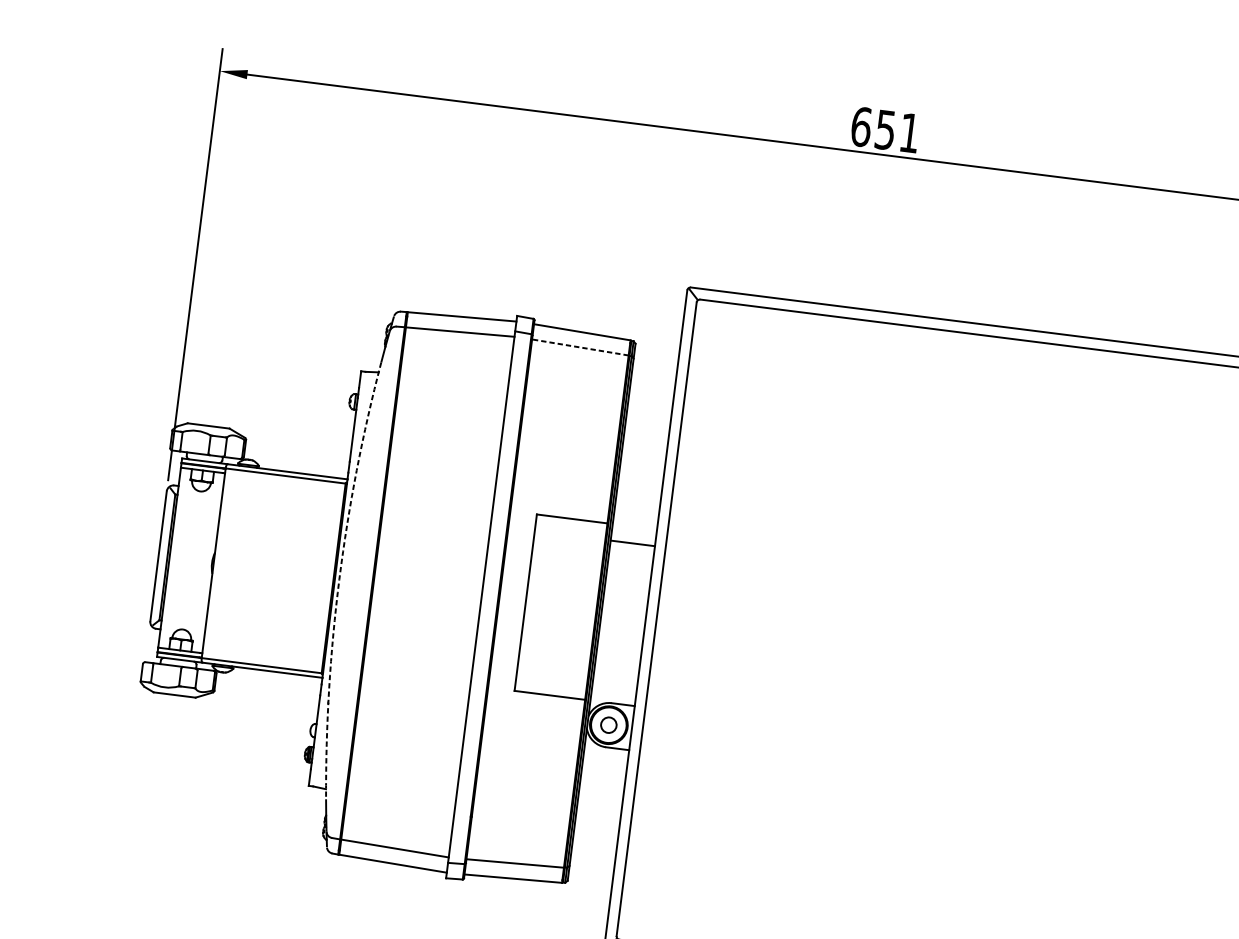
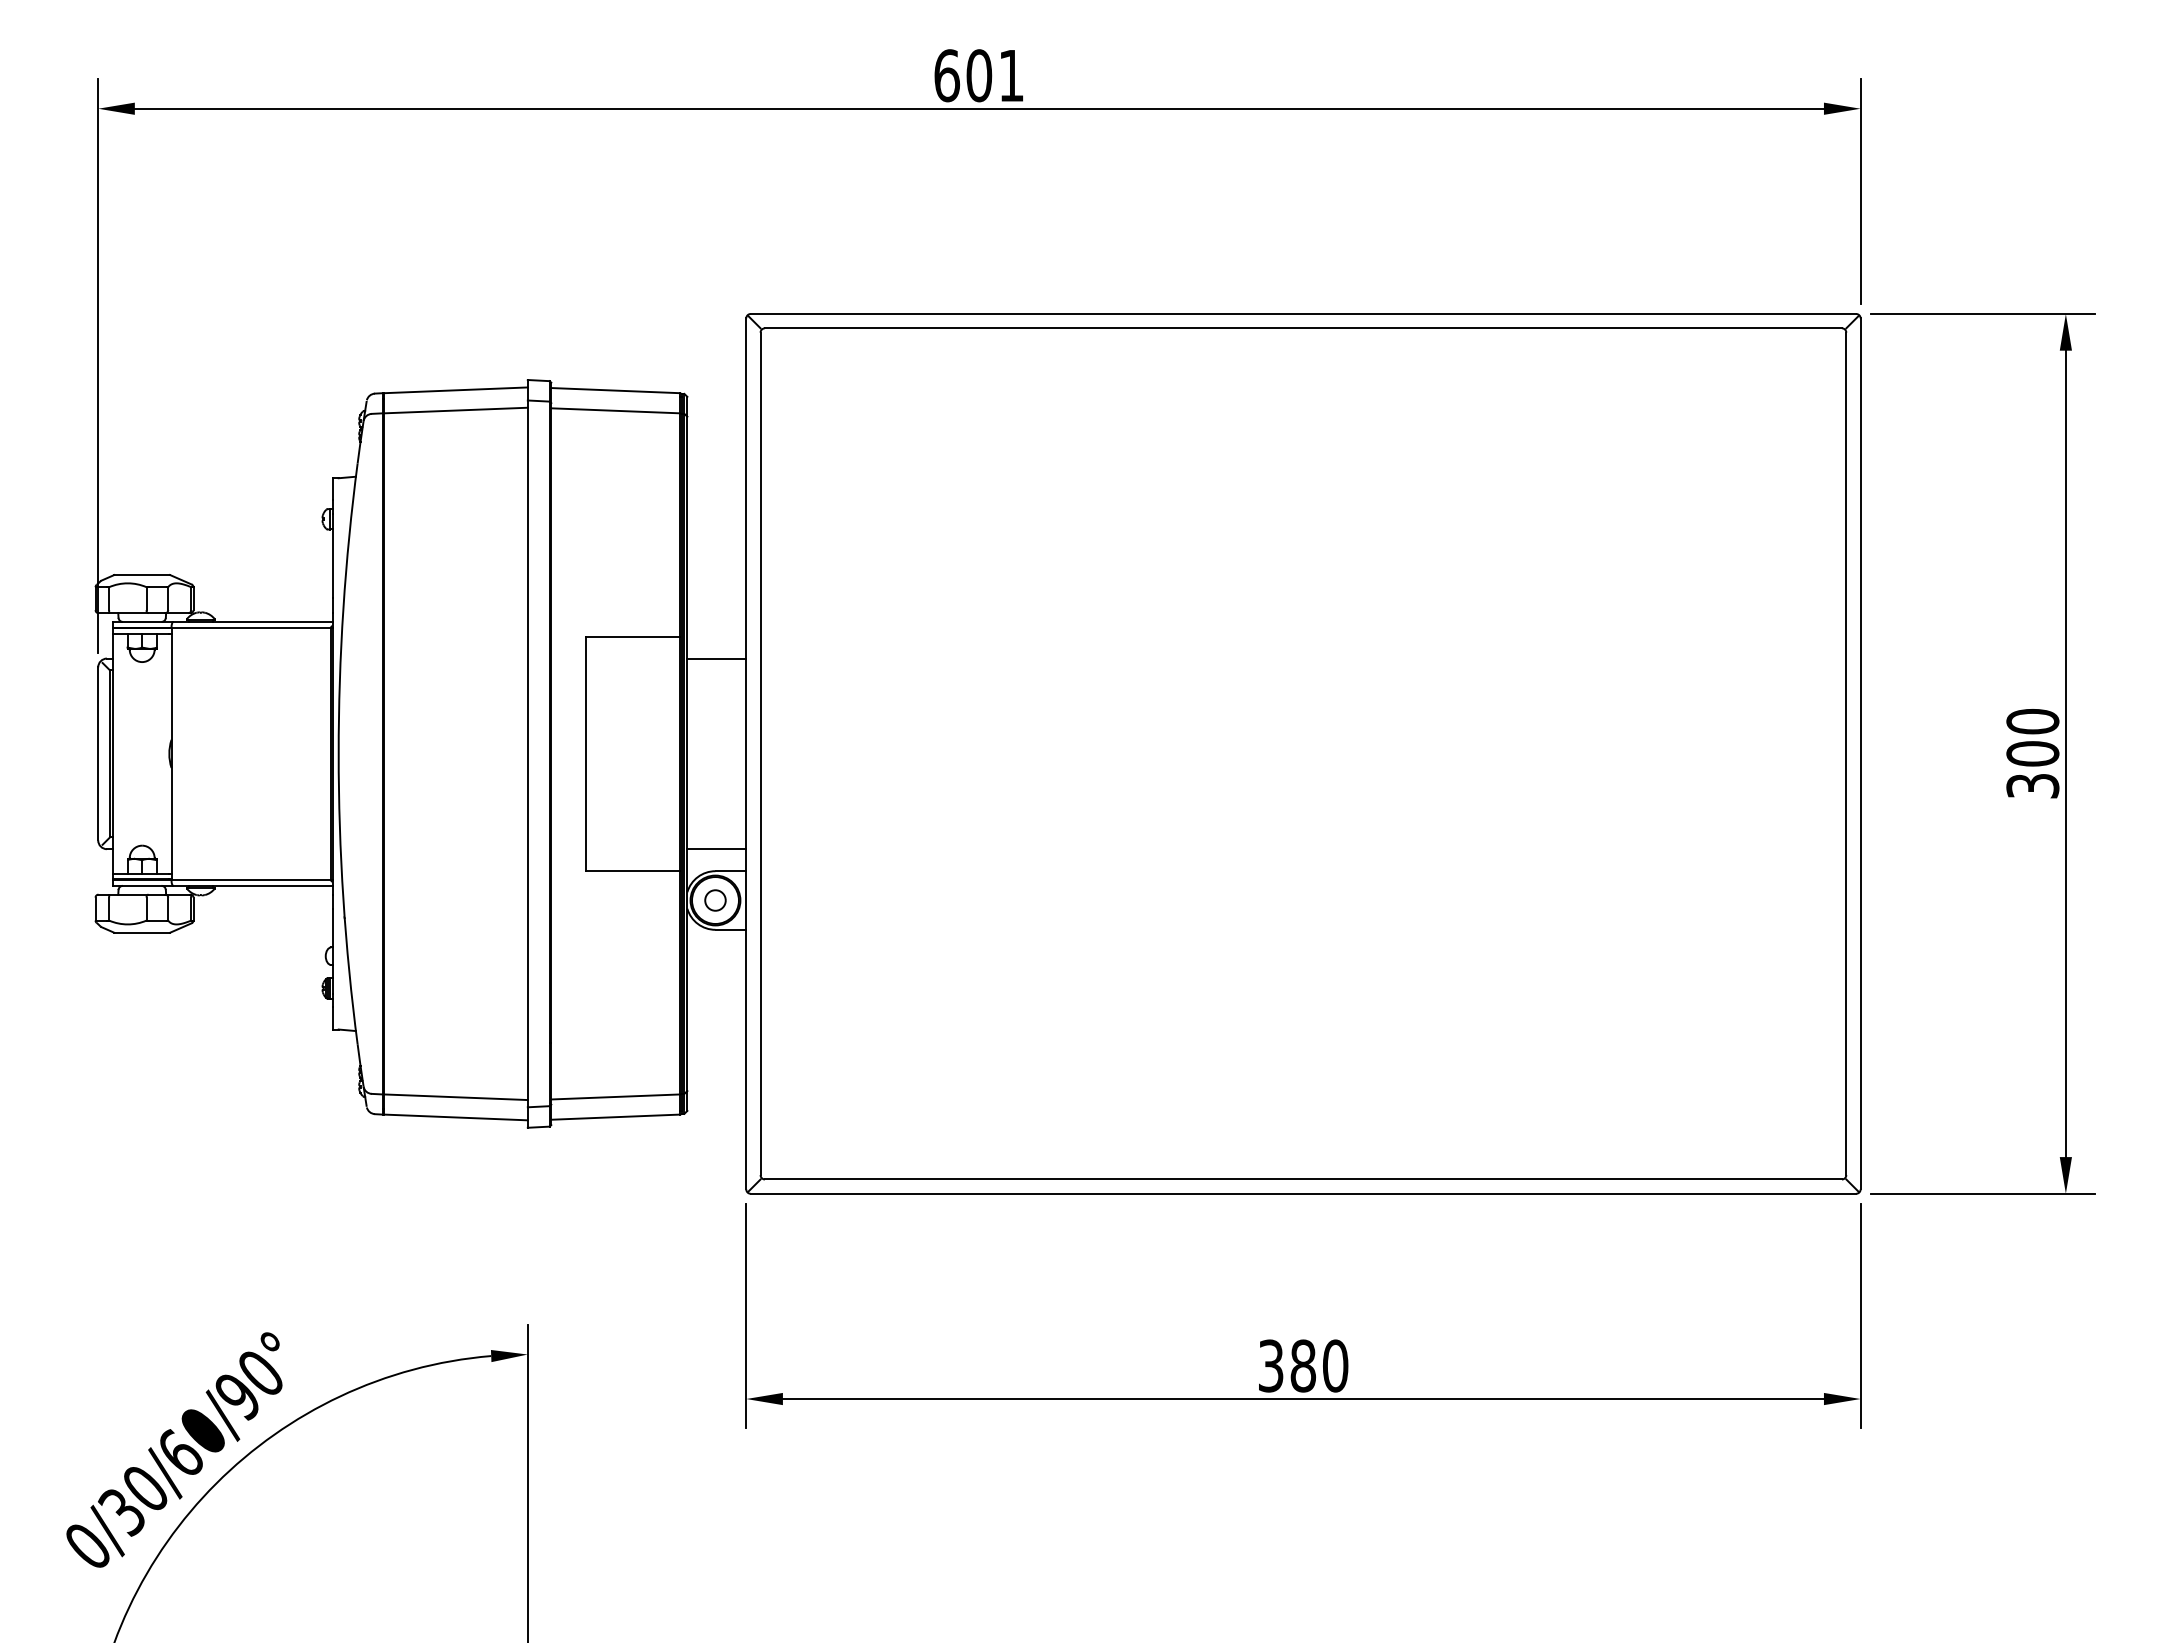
text: (885, 129) -> (979, 75), 651 -> 601
line: (580, 347) -> (615, 410), dashed -> solid
arc: (339, 578) -> (338, 753), dashed -> solid
line: (614, 686) -> (716, 849), added

